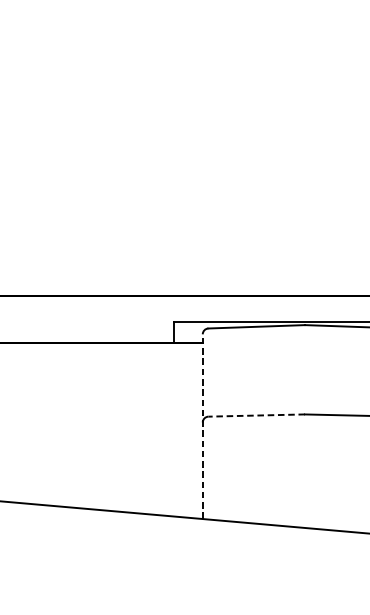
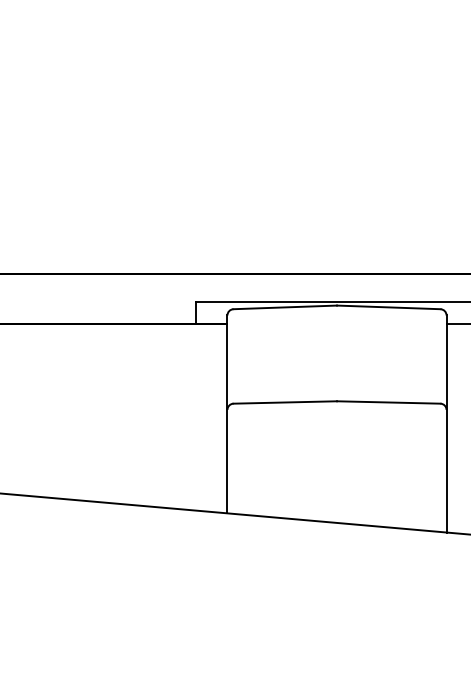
line: (256, 415) -> (285, 402), dashed -> solid
line: (202, 426) -> (227, 414), dashed -> solid

